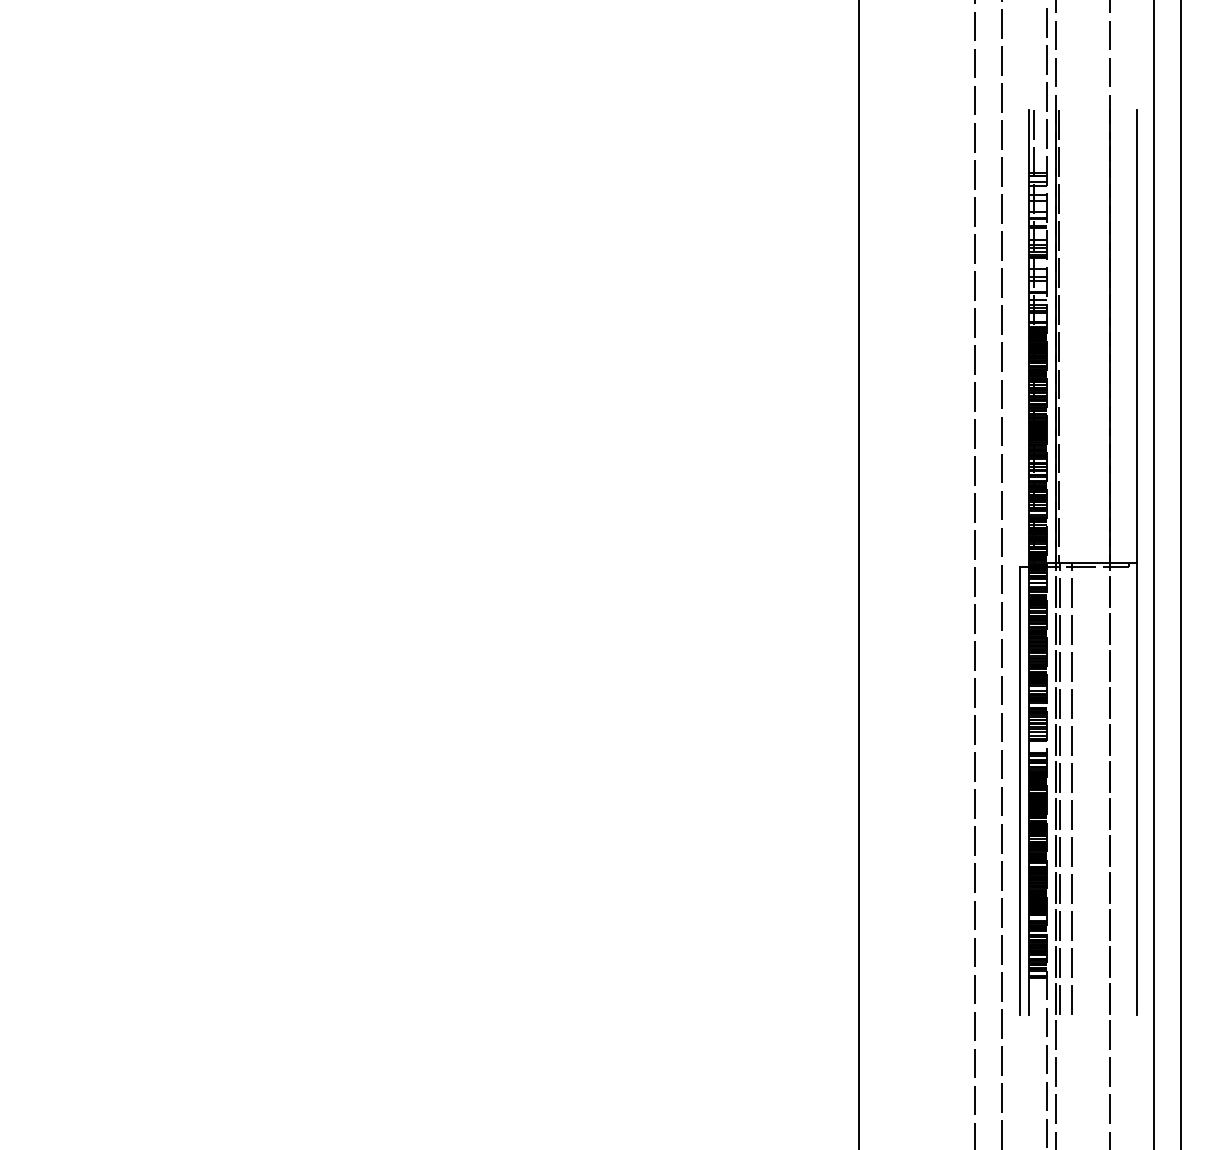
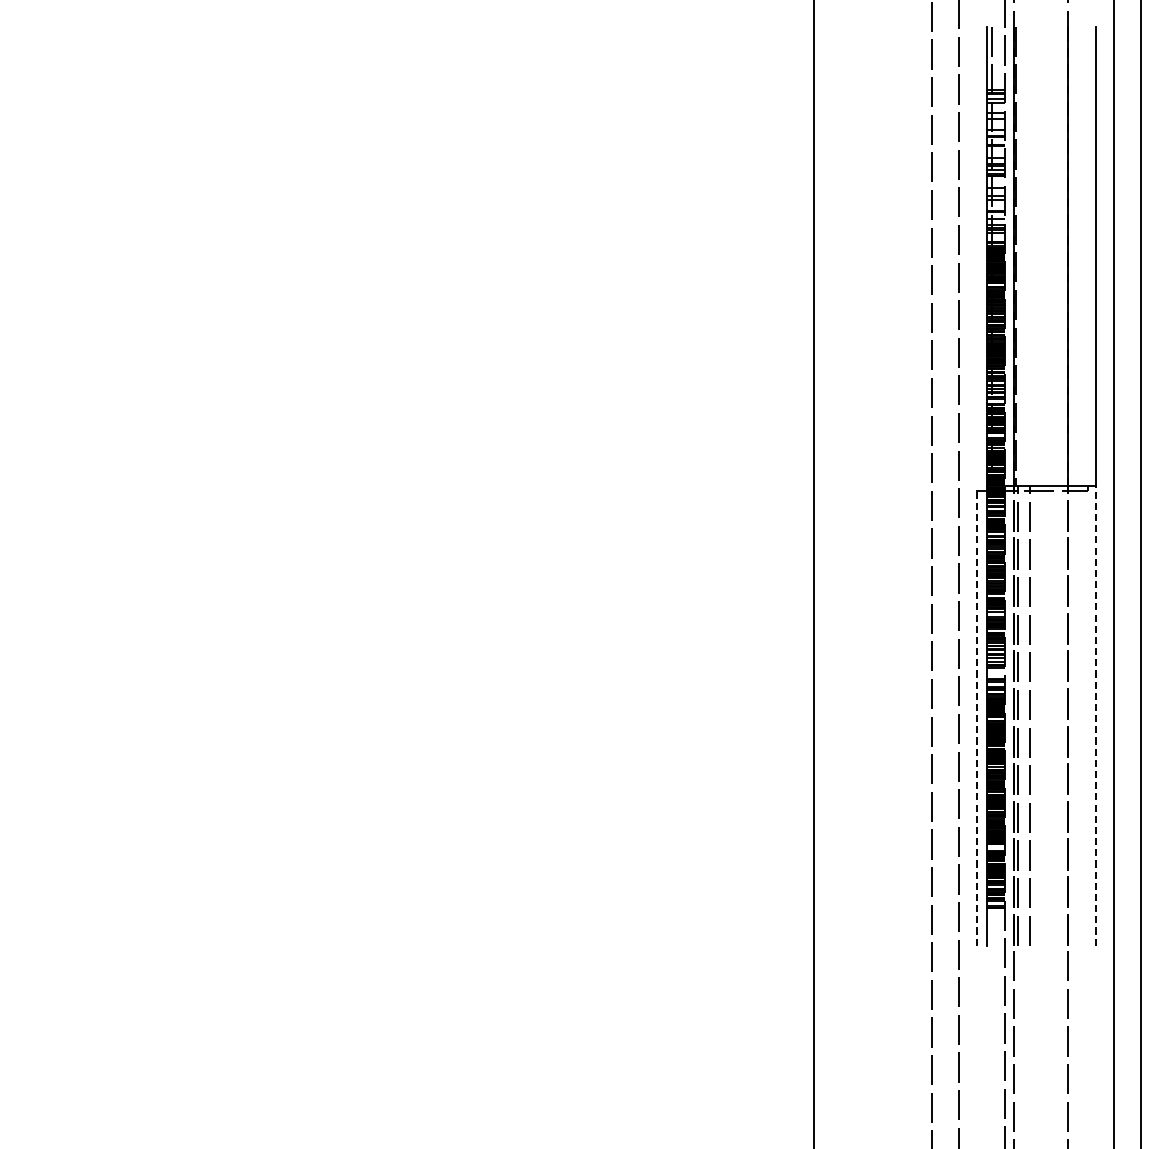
line: (1136, 788) -> (1095, 715), solid -> dashed
line: (1020, 791) -> (977, 718), solid -> dashed

